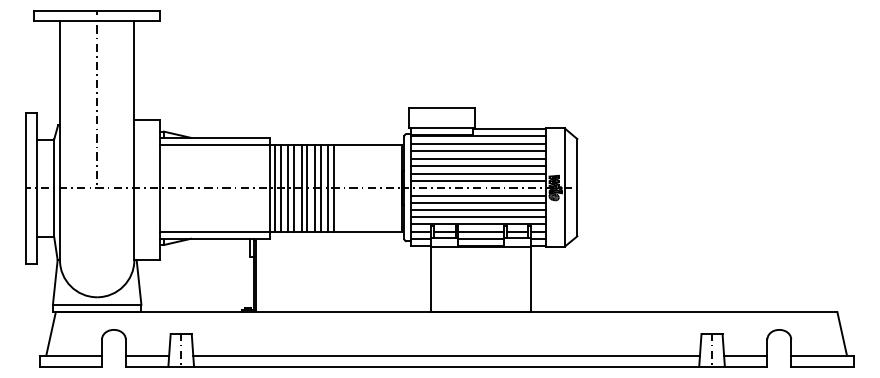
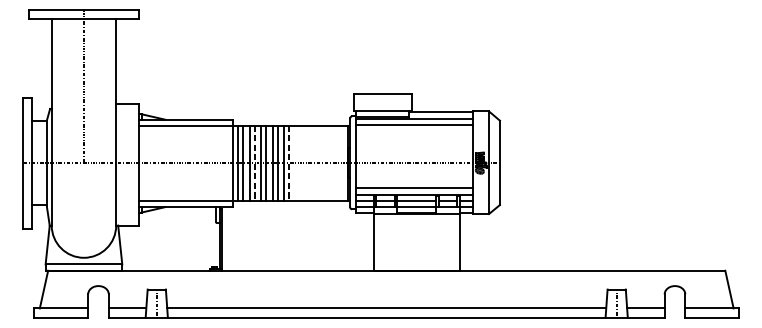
line: (477, 151) -> (413, 131), removed
line: (477, 158) -> (413, 137), removed
line: (477, 166) -> (413, 144), removed
line: (477, 173) -> (413, 150), removed
line: (477, 180) -> (413, 156), removed
line: (294, 188) -> (254, 163), solid -> dashed
line: (333, 188) -> (288, 163), solid -> dashed
line: (477, 195) -> (413, 169), removed
line: (477, 202) -> (413, 175), removed
line: (477, 209) -> (413, 181), removed

